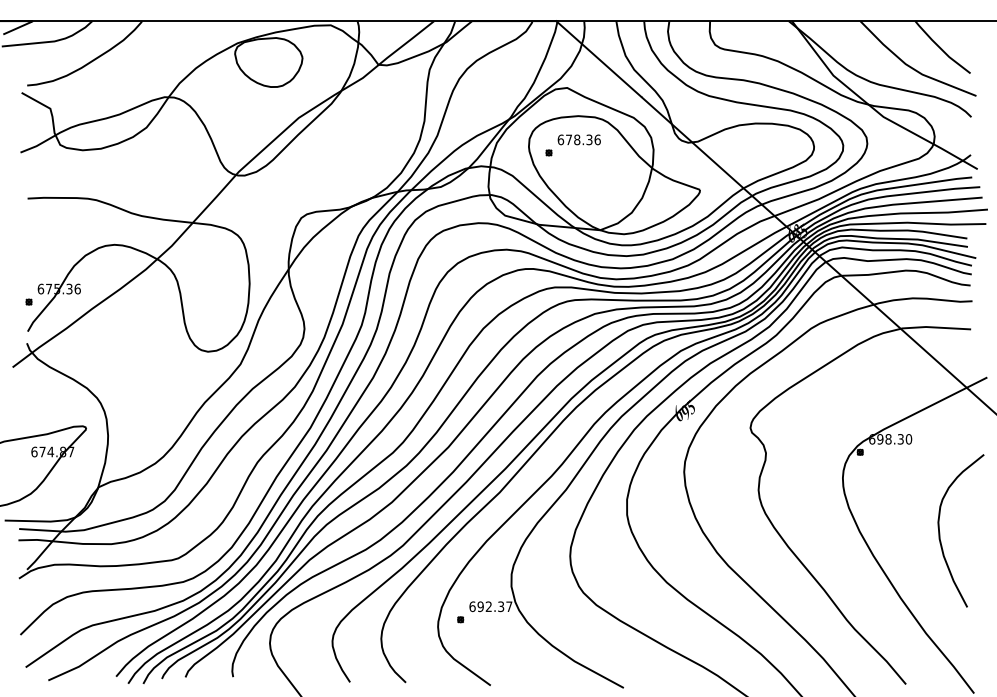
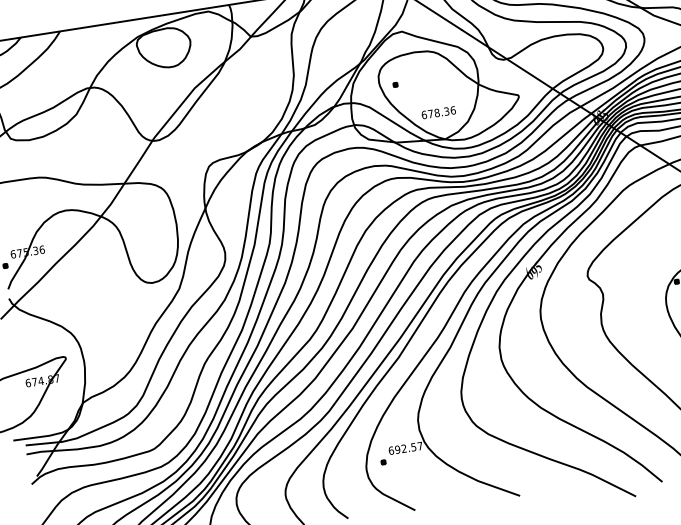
text: (578, 139) -> (438, 112), moved
text: (501, 605) -> (413, 446), 692.37 -> 692.57

